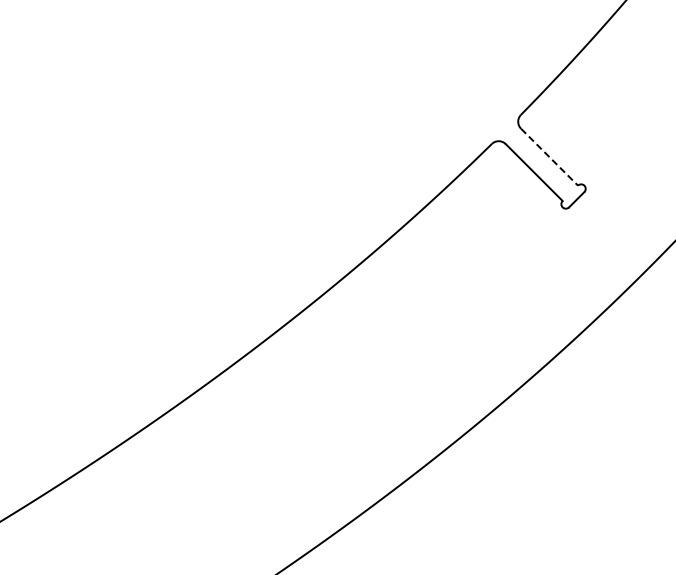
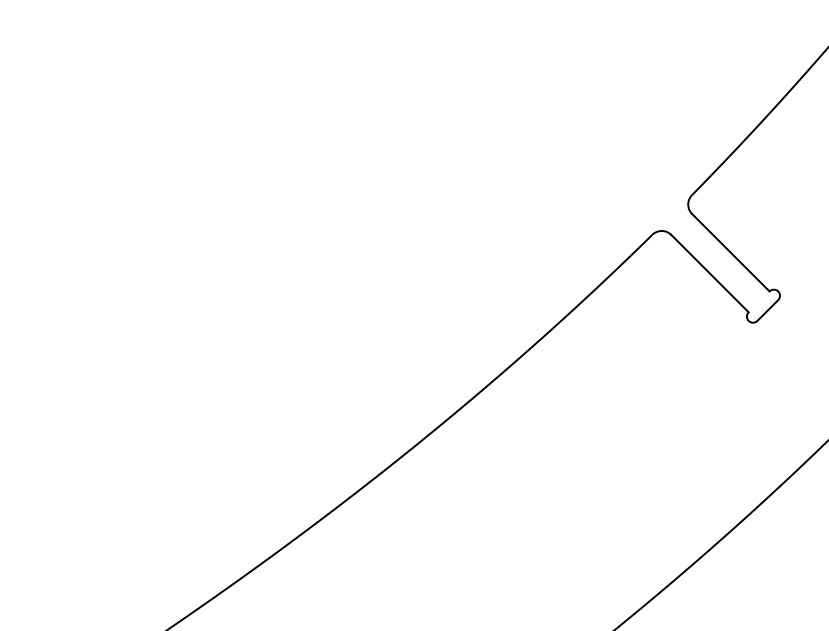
line: (549, 157) -> (730, 253), dashed -> solid

